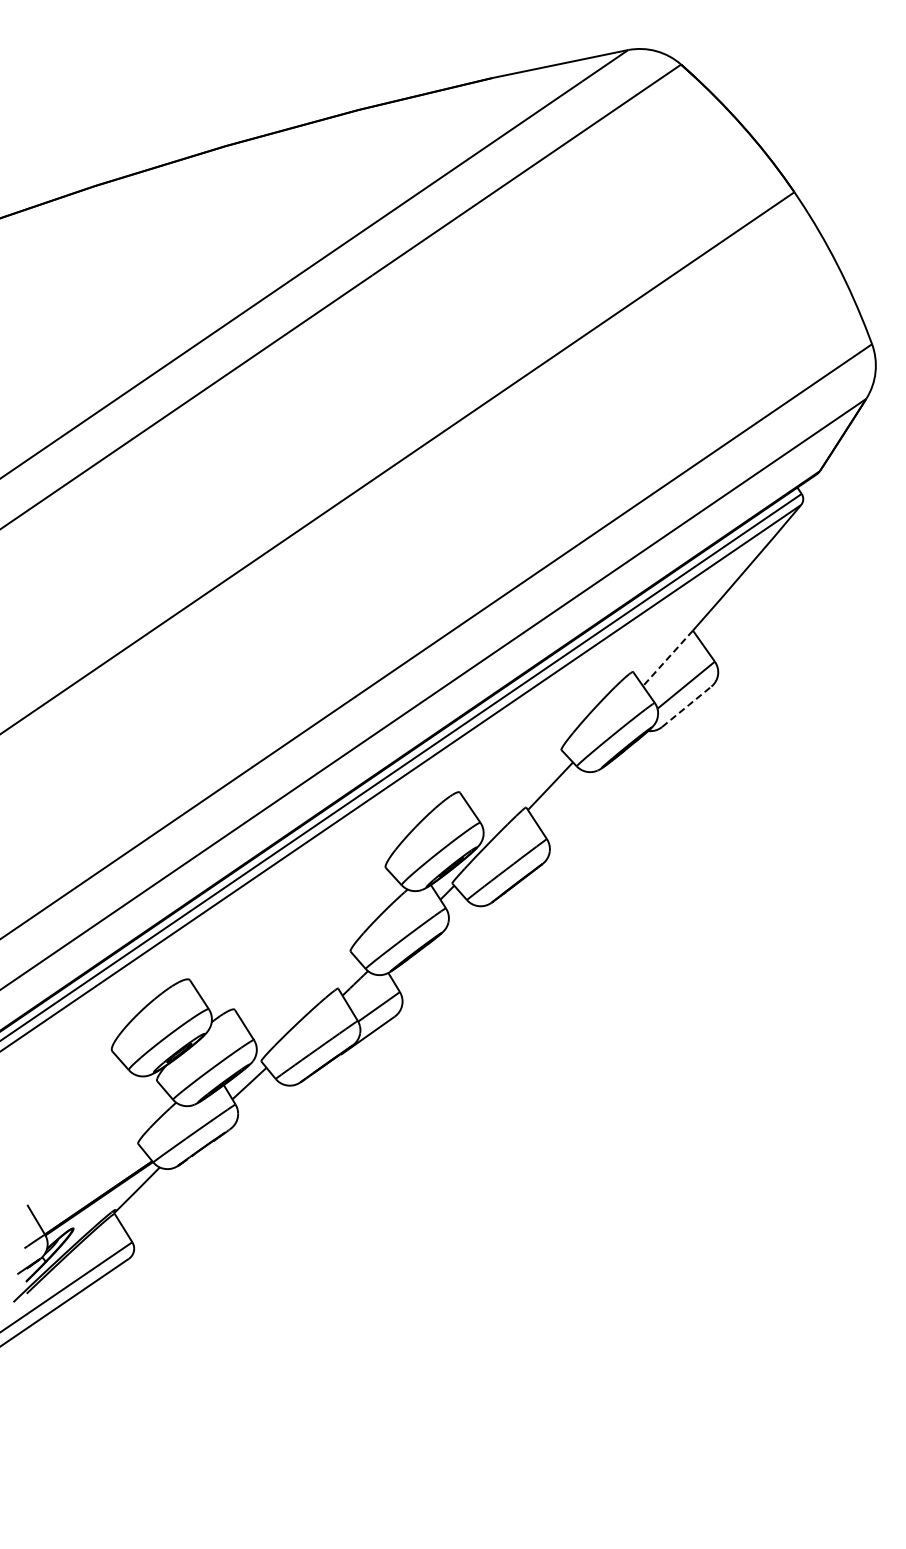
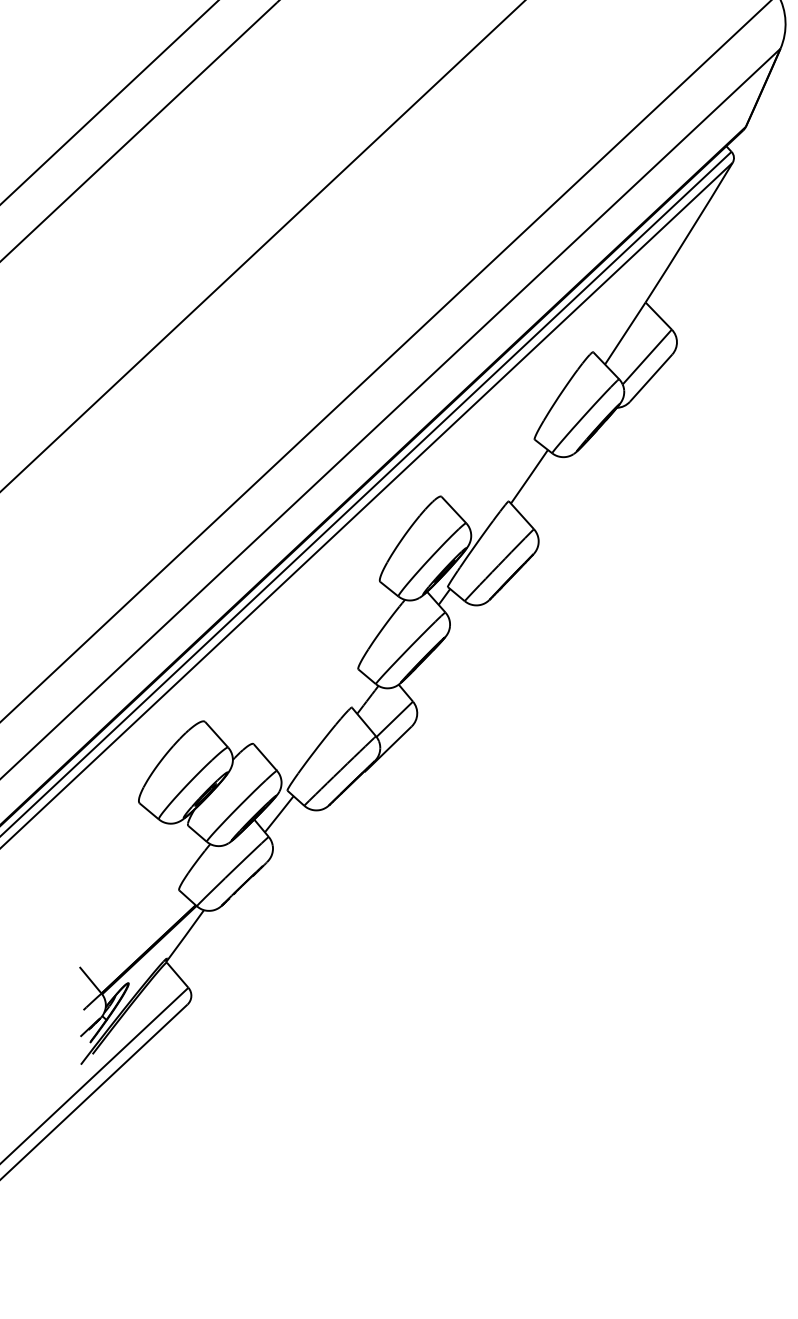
line: (667, 658) -> (624, 333), dashed -> solid
line: (686, 706) -> (650, 377), dashed -> solid

